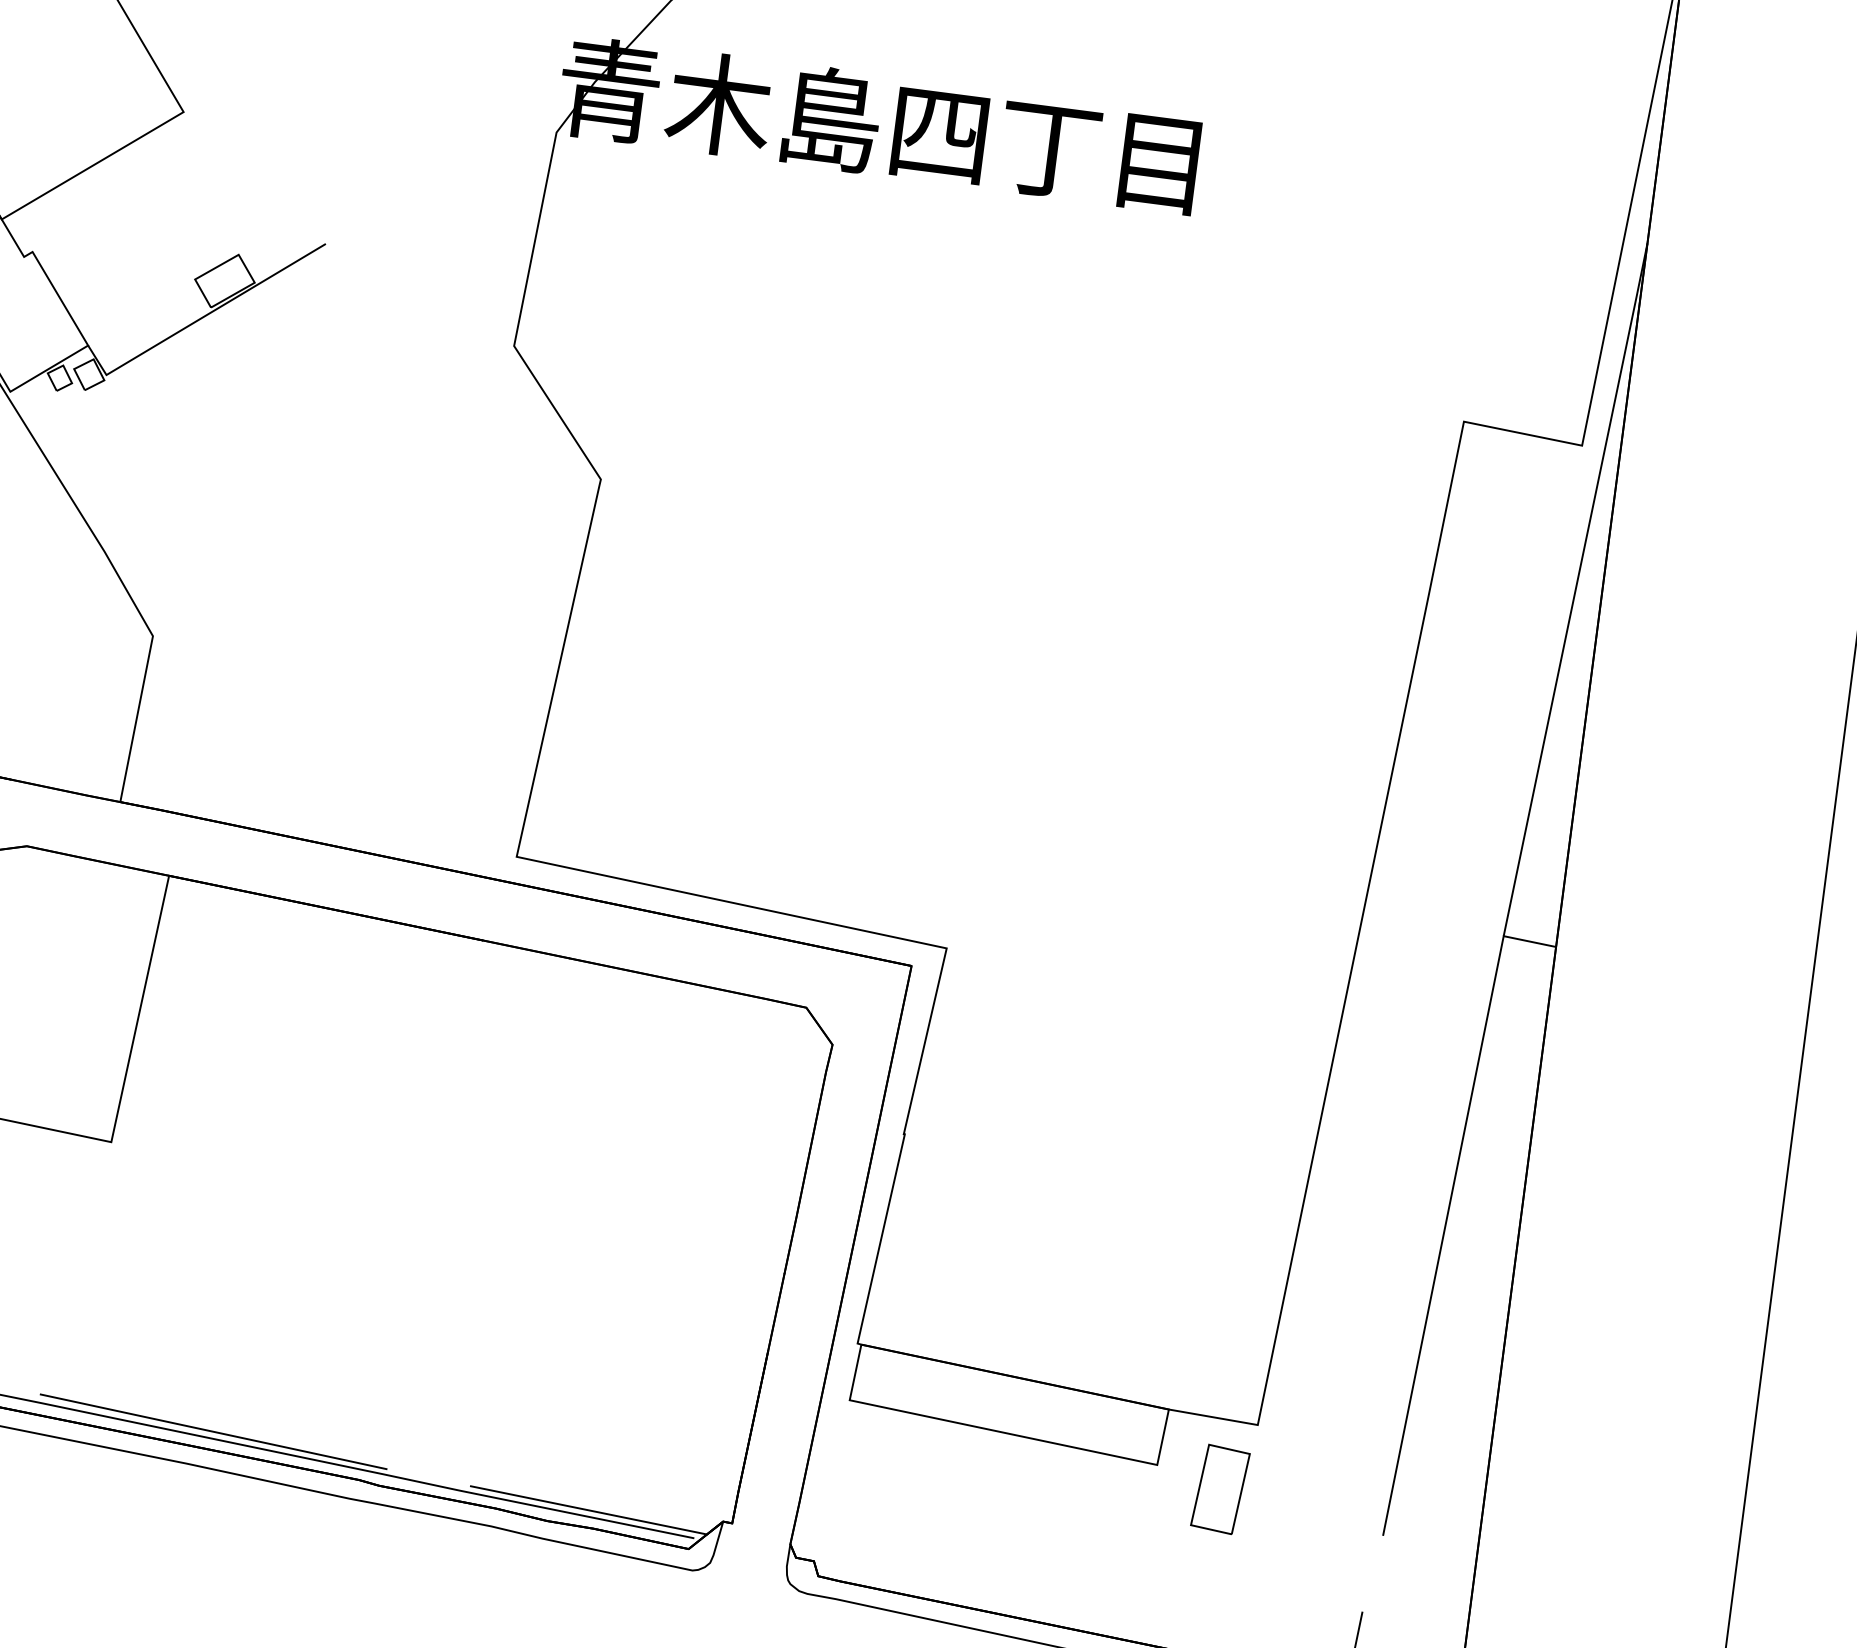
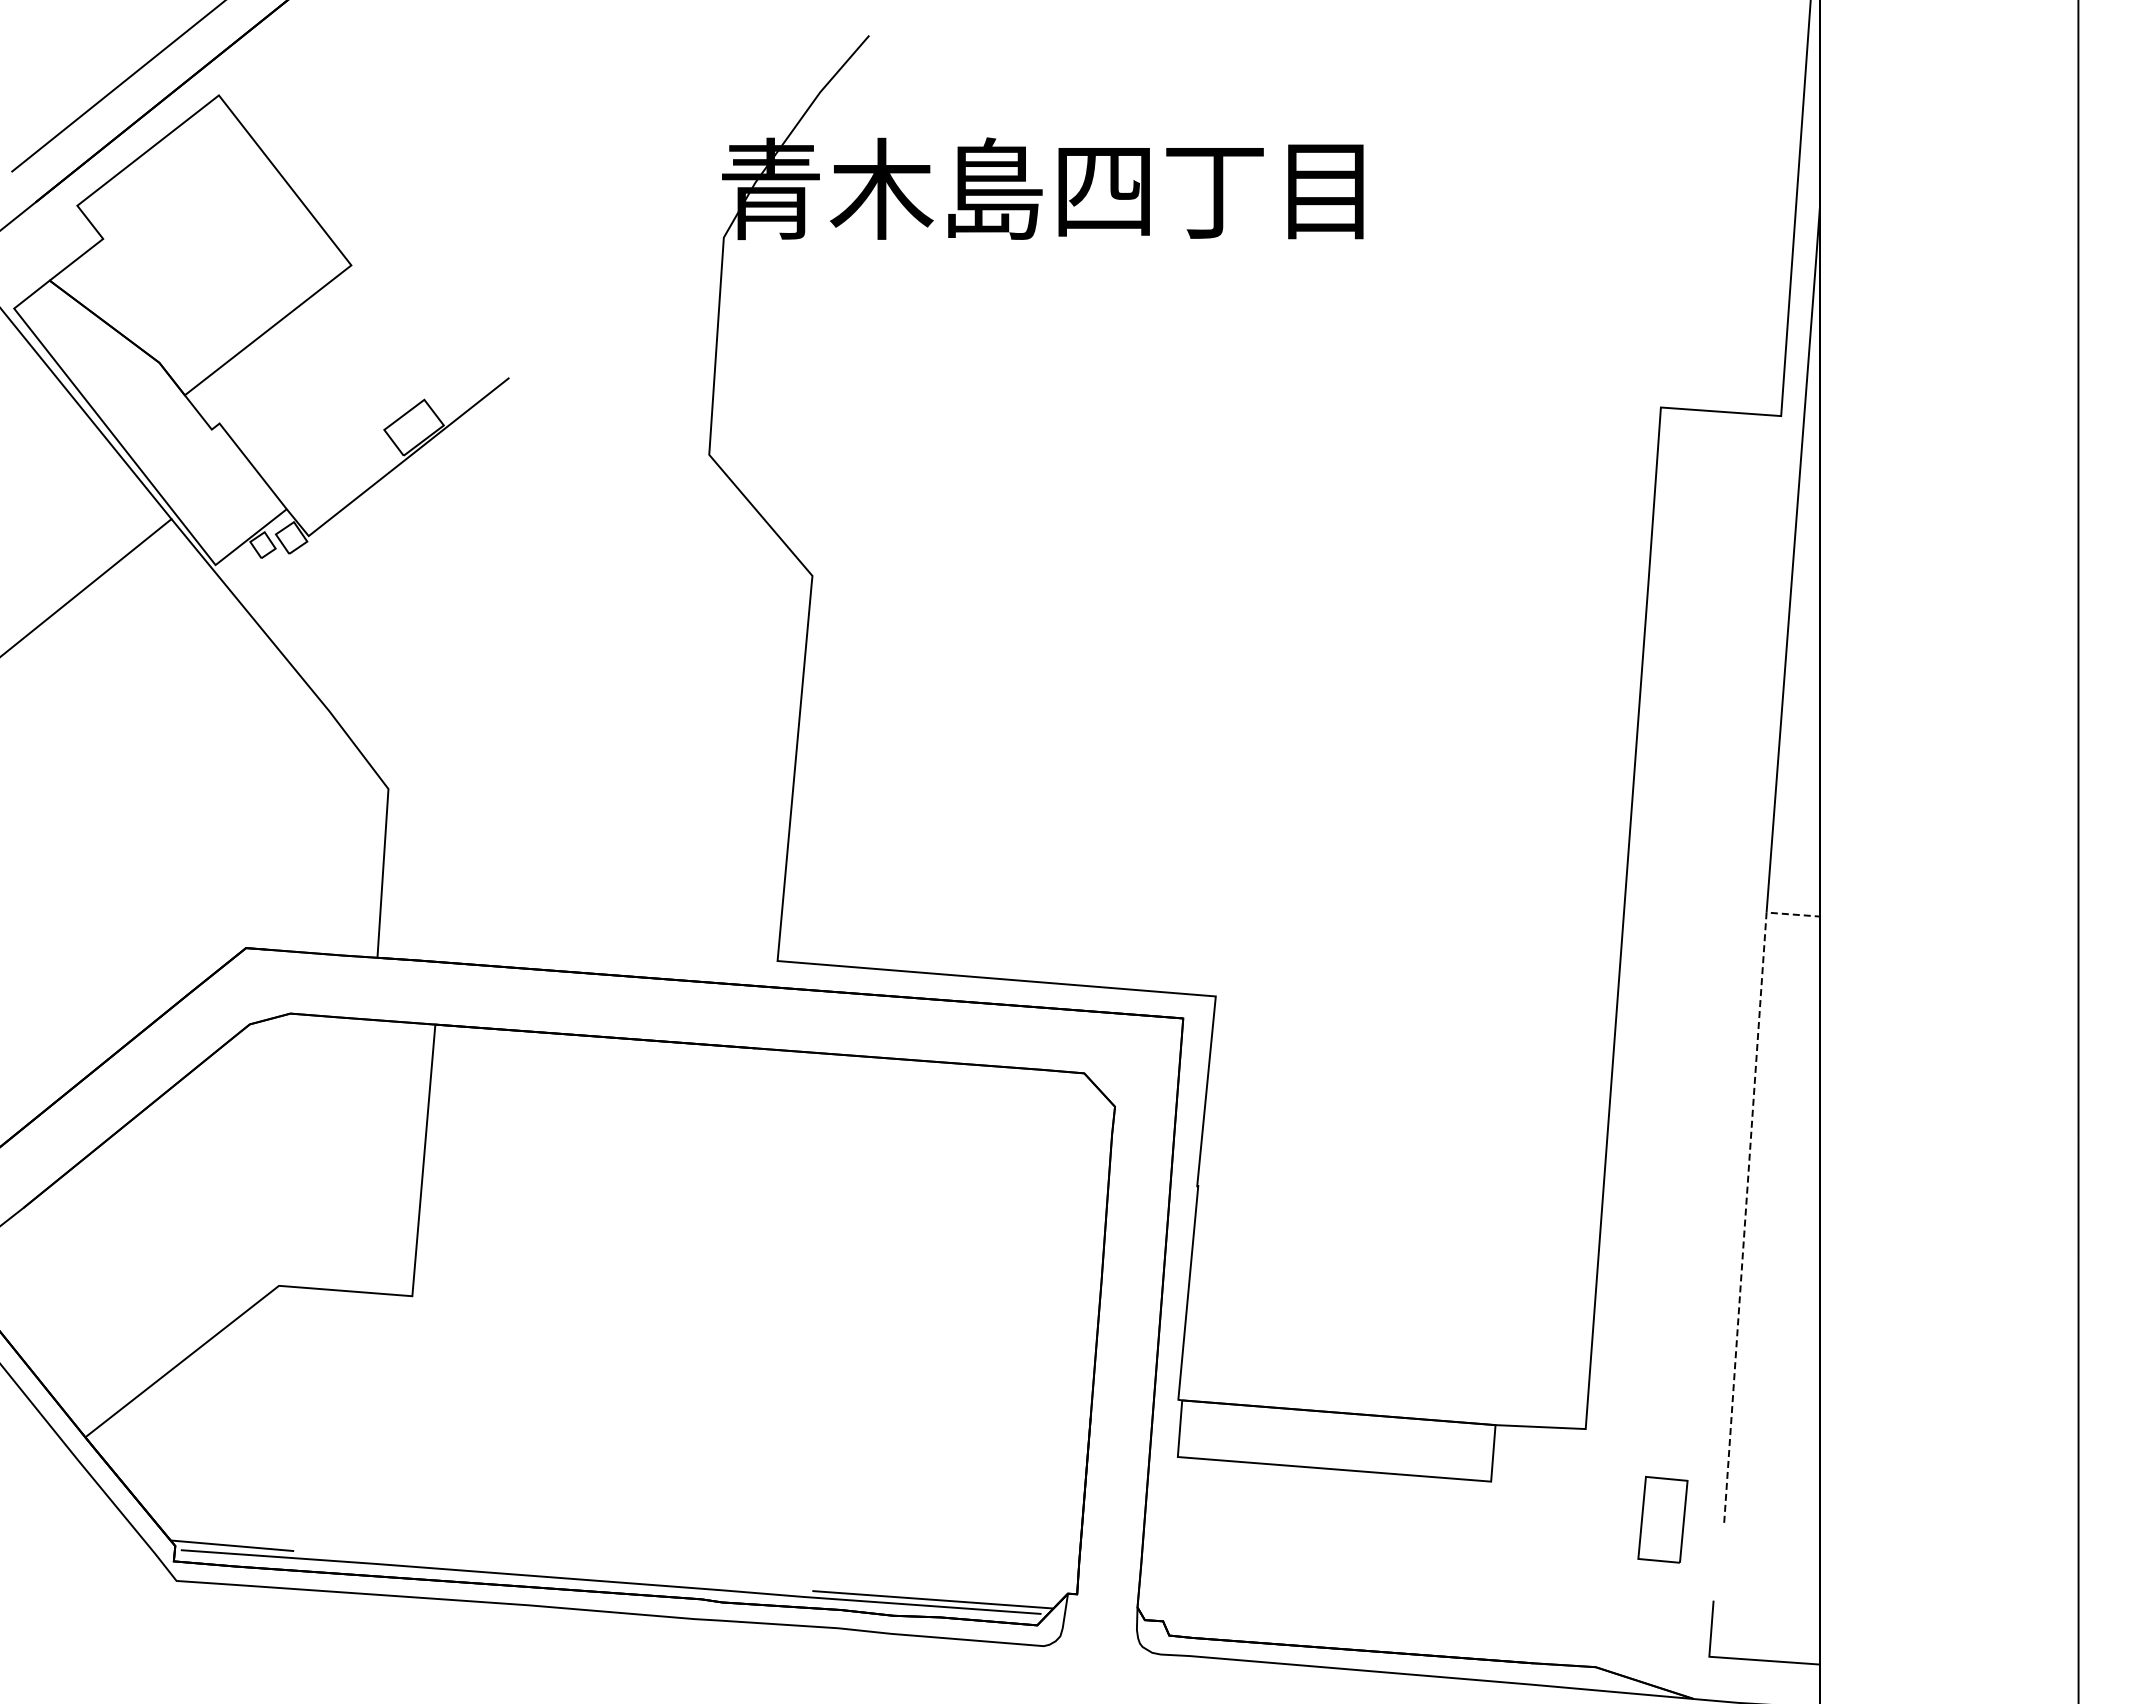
line: (1449, 1208) -> (1747, 1189), solid -> dashed
line: (213, 1431) -> (550, 1570), removed
part: (1220, 1489) -> (1662, 1519), moved

